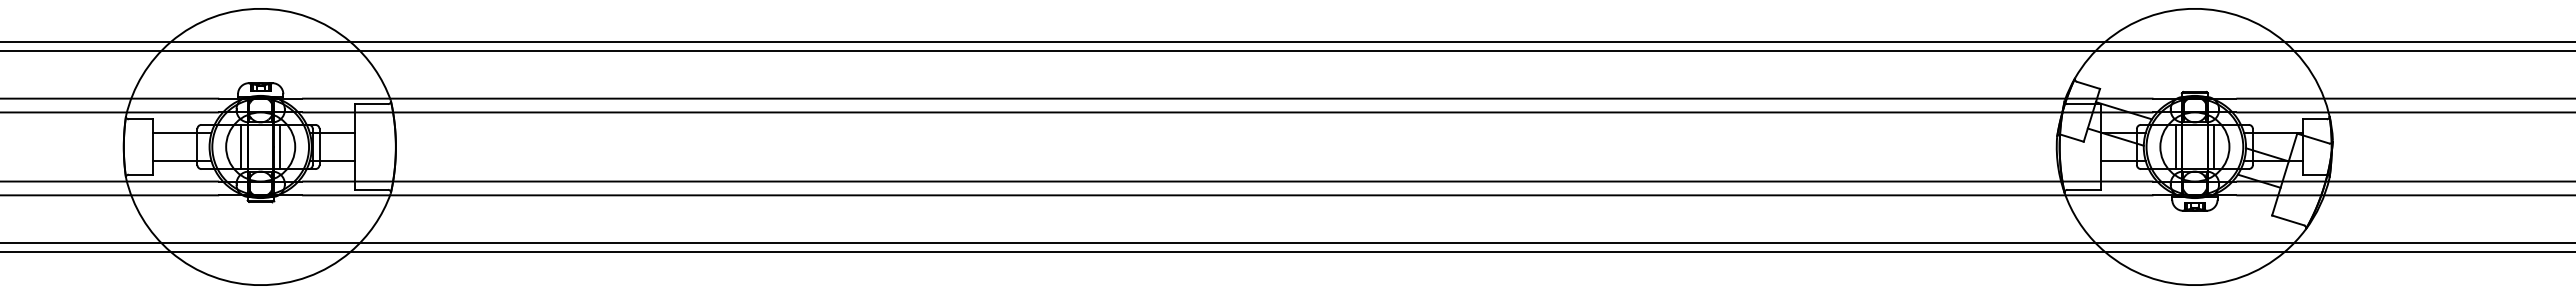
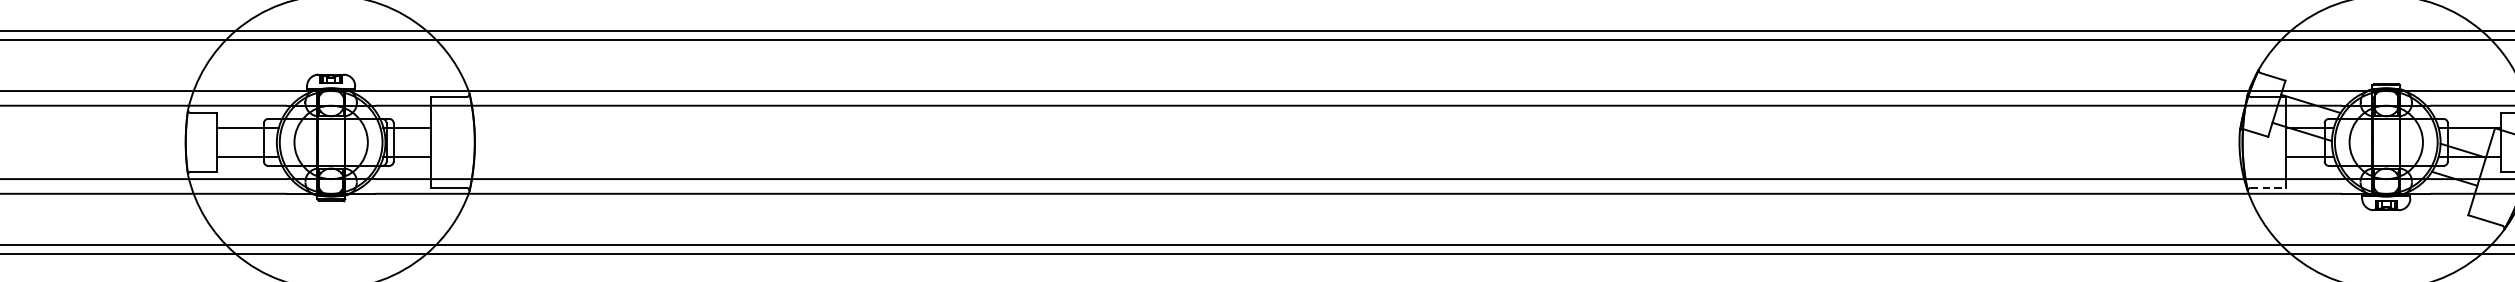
line: (241, 146) -> (310, 141), removed
line: (280, 146) -> (352, 141), removed
line: (2175, 146) -> (2365, 141), removed
line: (2214, 146) -> (2407, 141), removed
line: (2084, 189) -> (2268, 187), solid -> dashed

